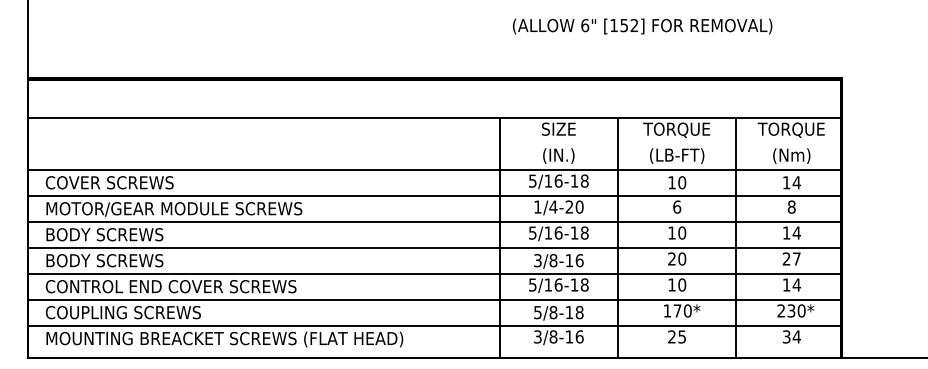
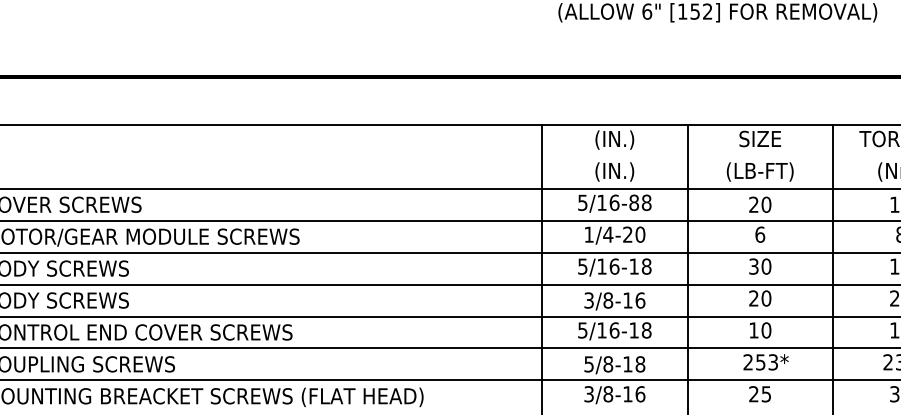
text: (558, 129) -> (614, 139), SIZE -> (IN.)
text: (676, 129) -> (759, 139), TORQUE -> SIZE
text: (574, 180) -> (634, 202), 5/16-18 -> 5/16-88
text: (671, 182) -> (753, 204), 10 -> 20
text: (671, 232) -> (753, 265), 10 -> 30
text: (677, 310) -> (760, 361), 170* -> 253*

